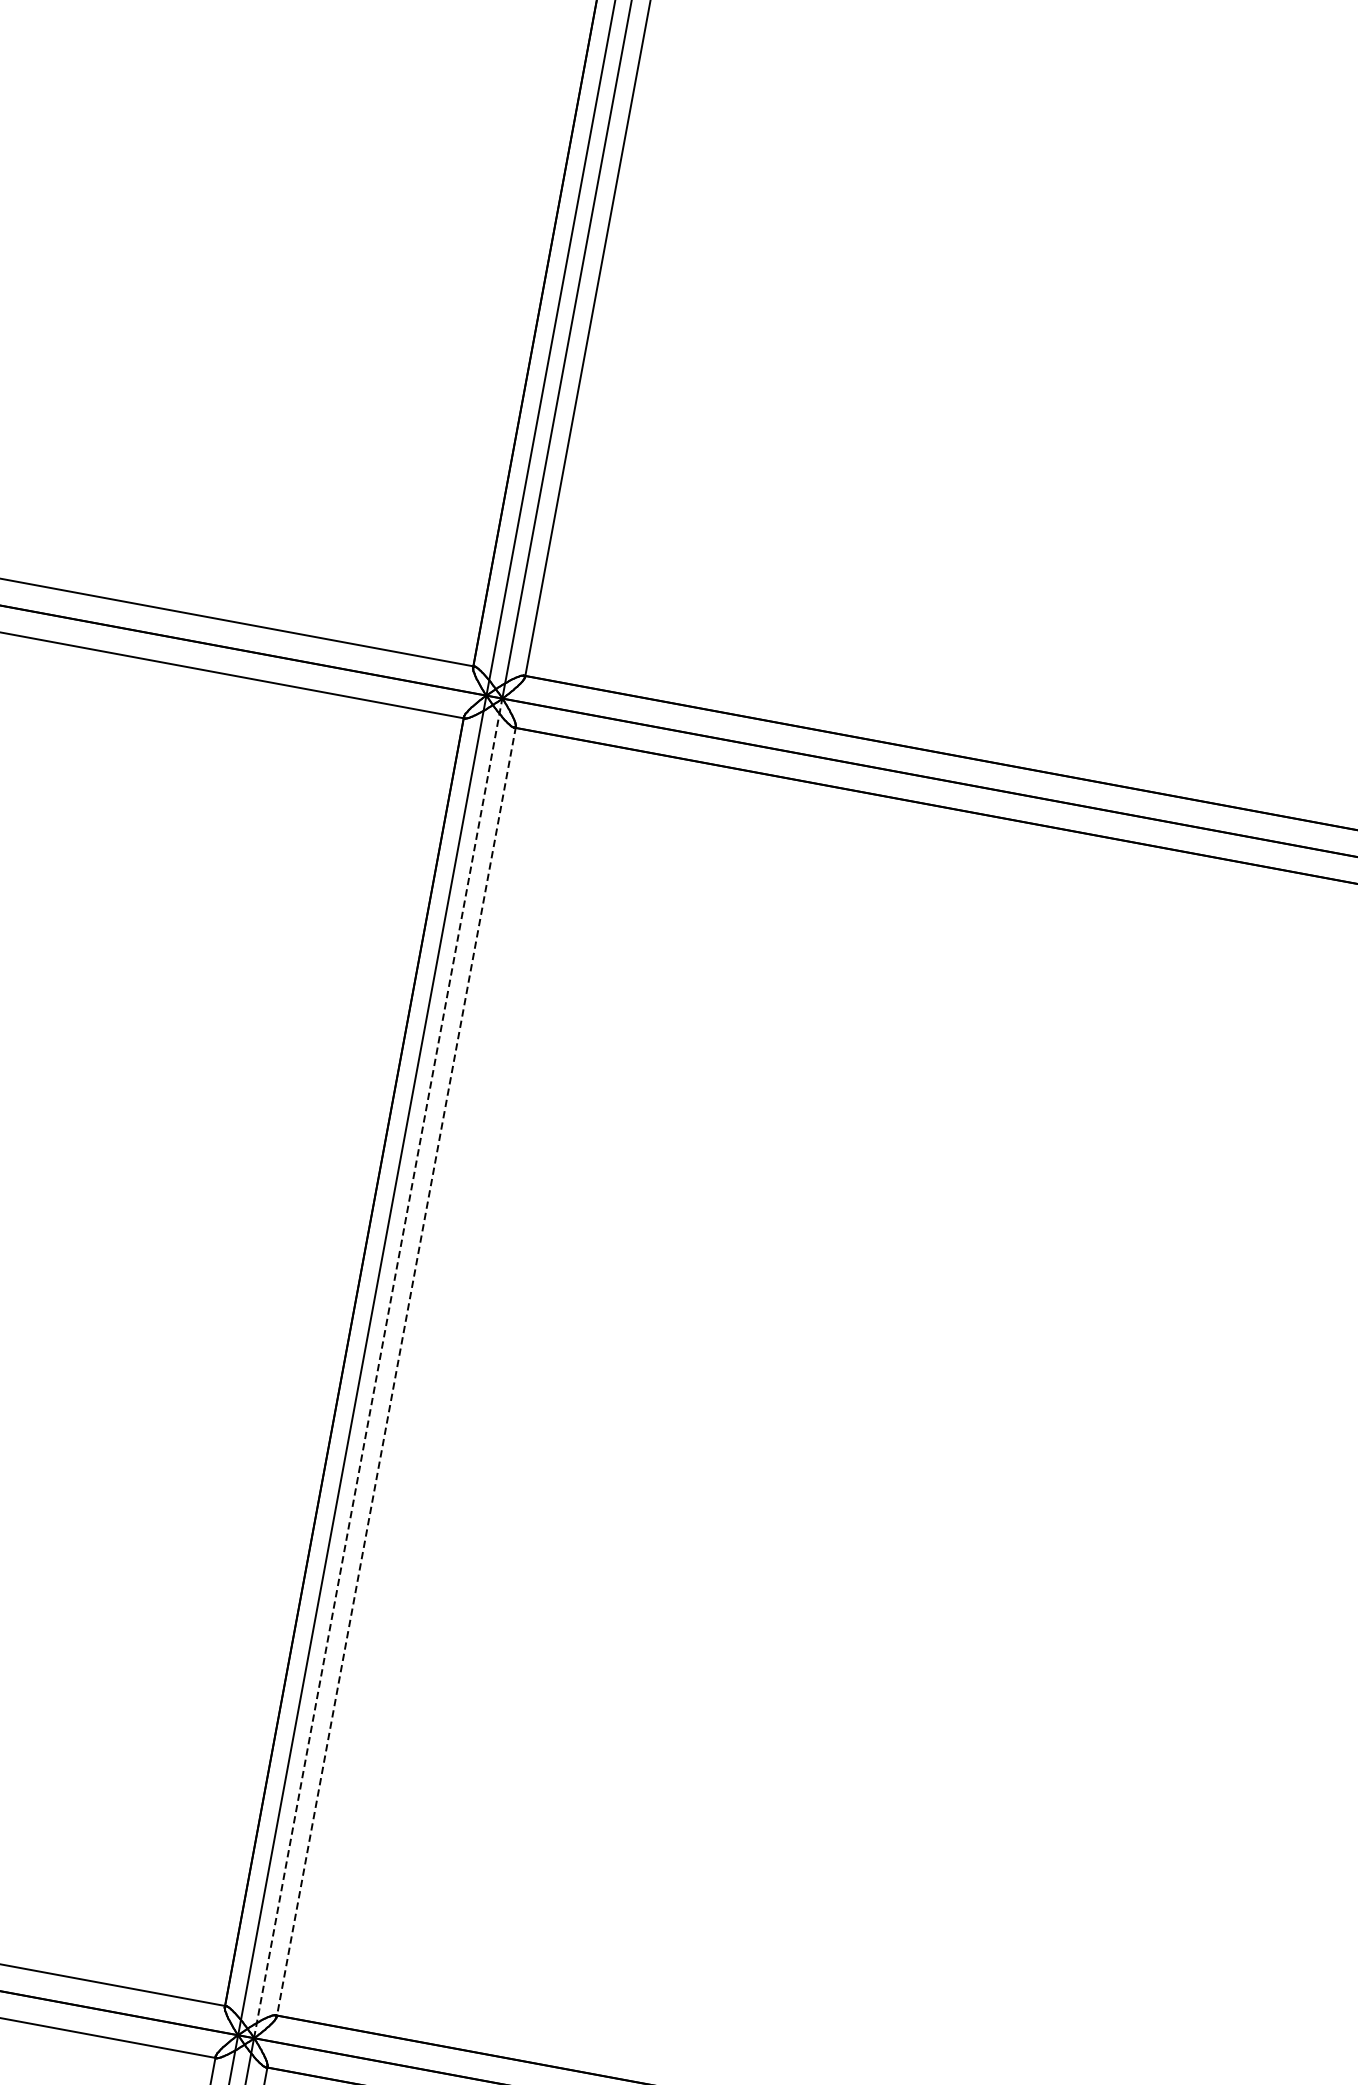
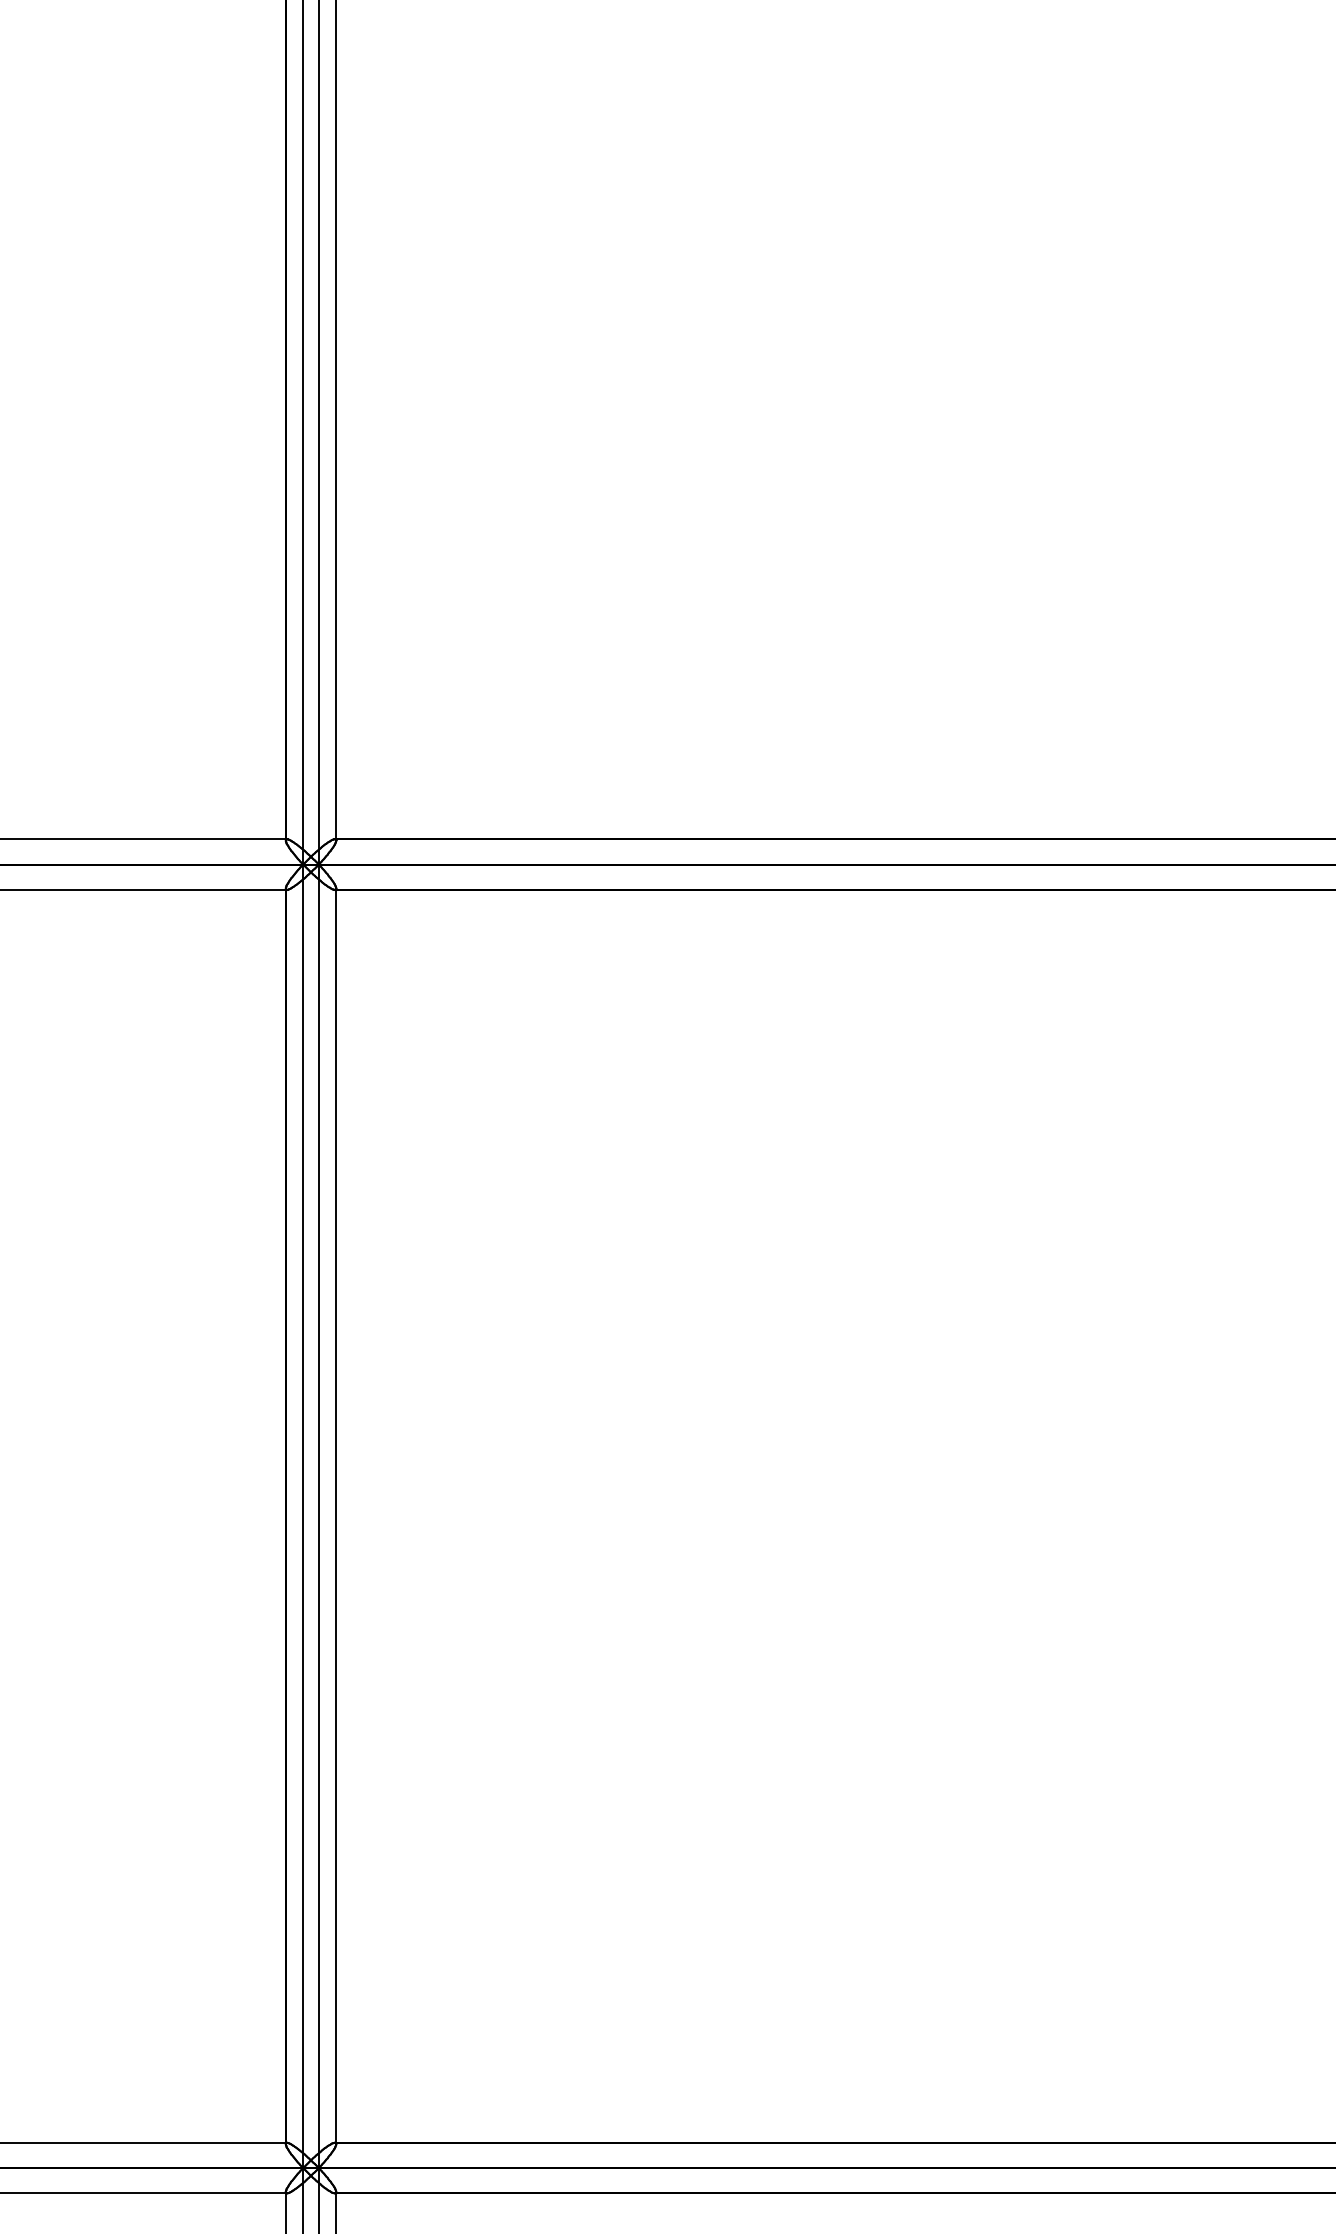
line: (377, 1368) -> (318, 1516), dashed -> solid
line: (396, 1371) -> (336, 1516), dashed -> solid

